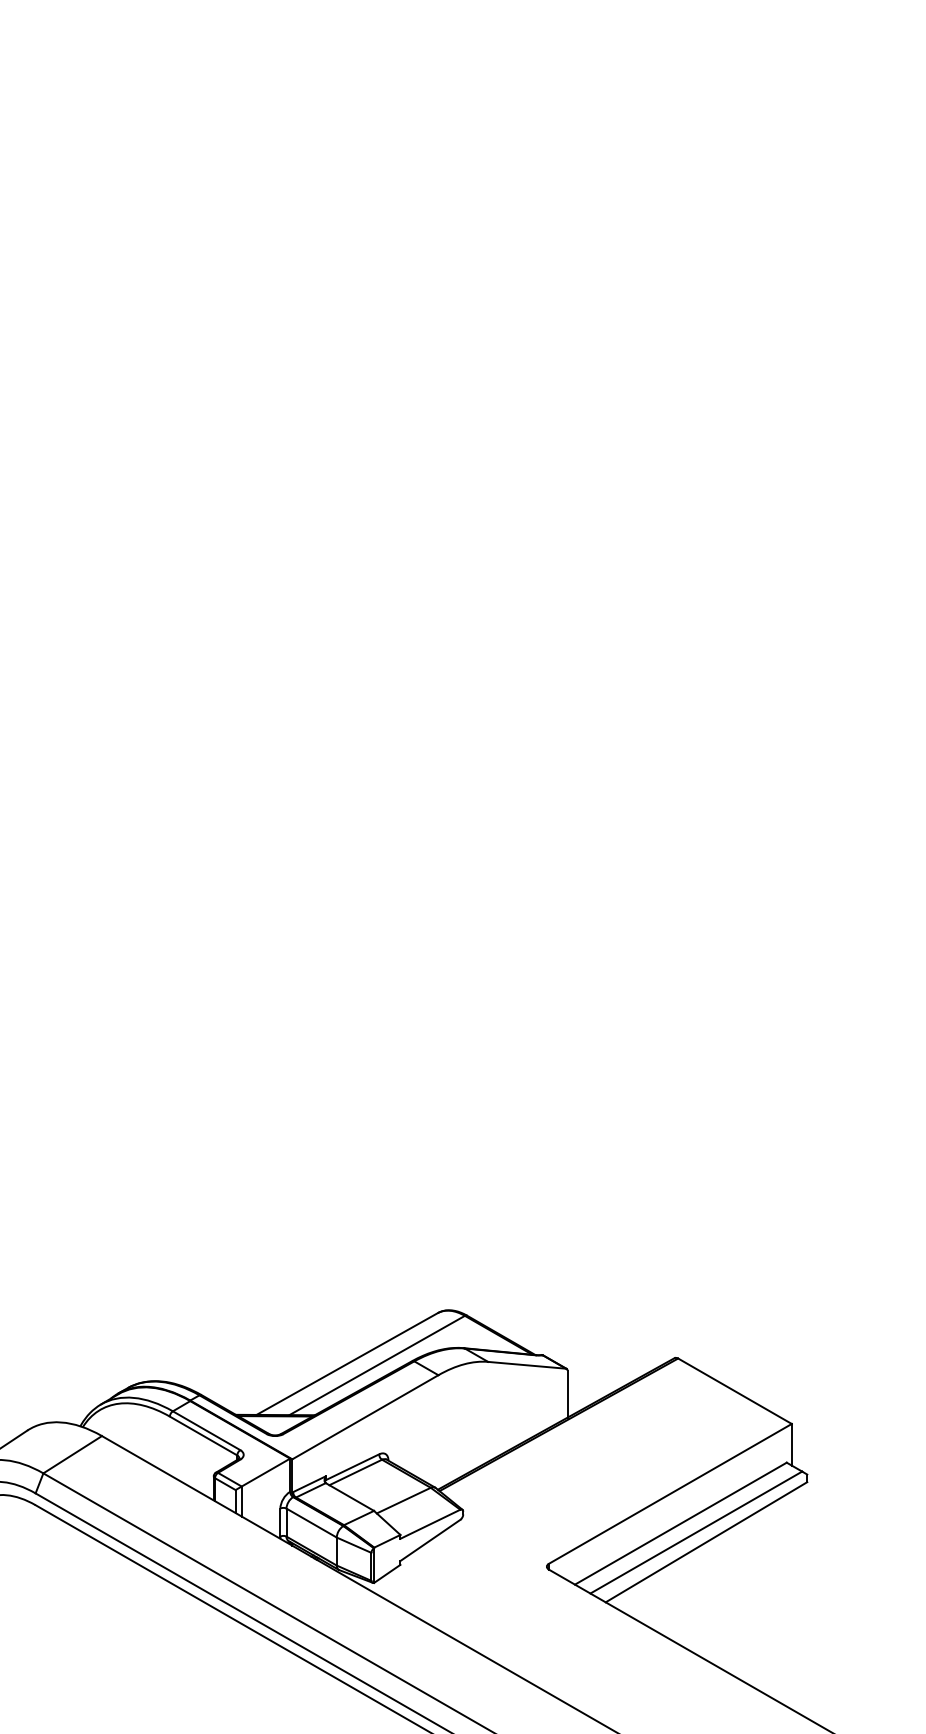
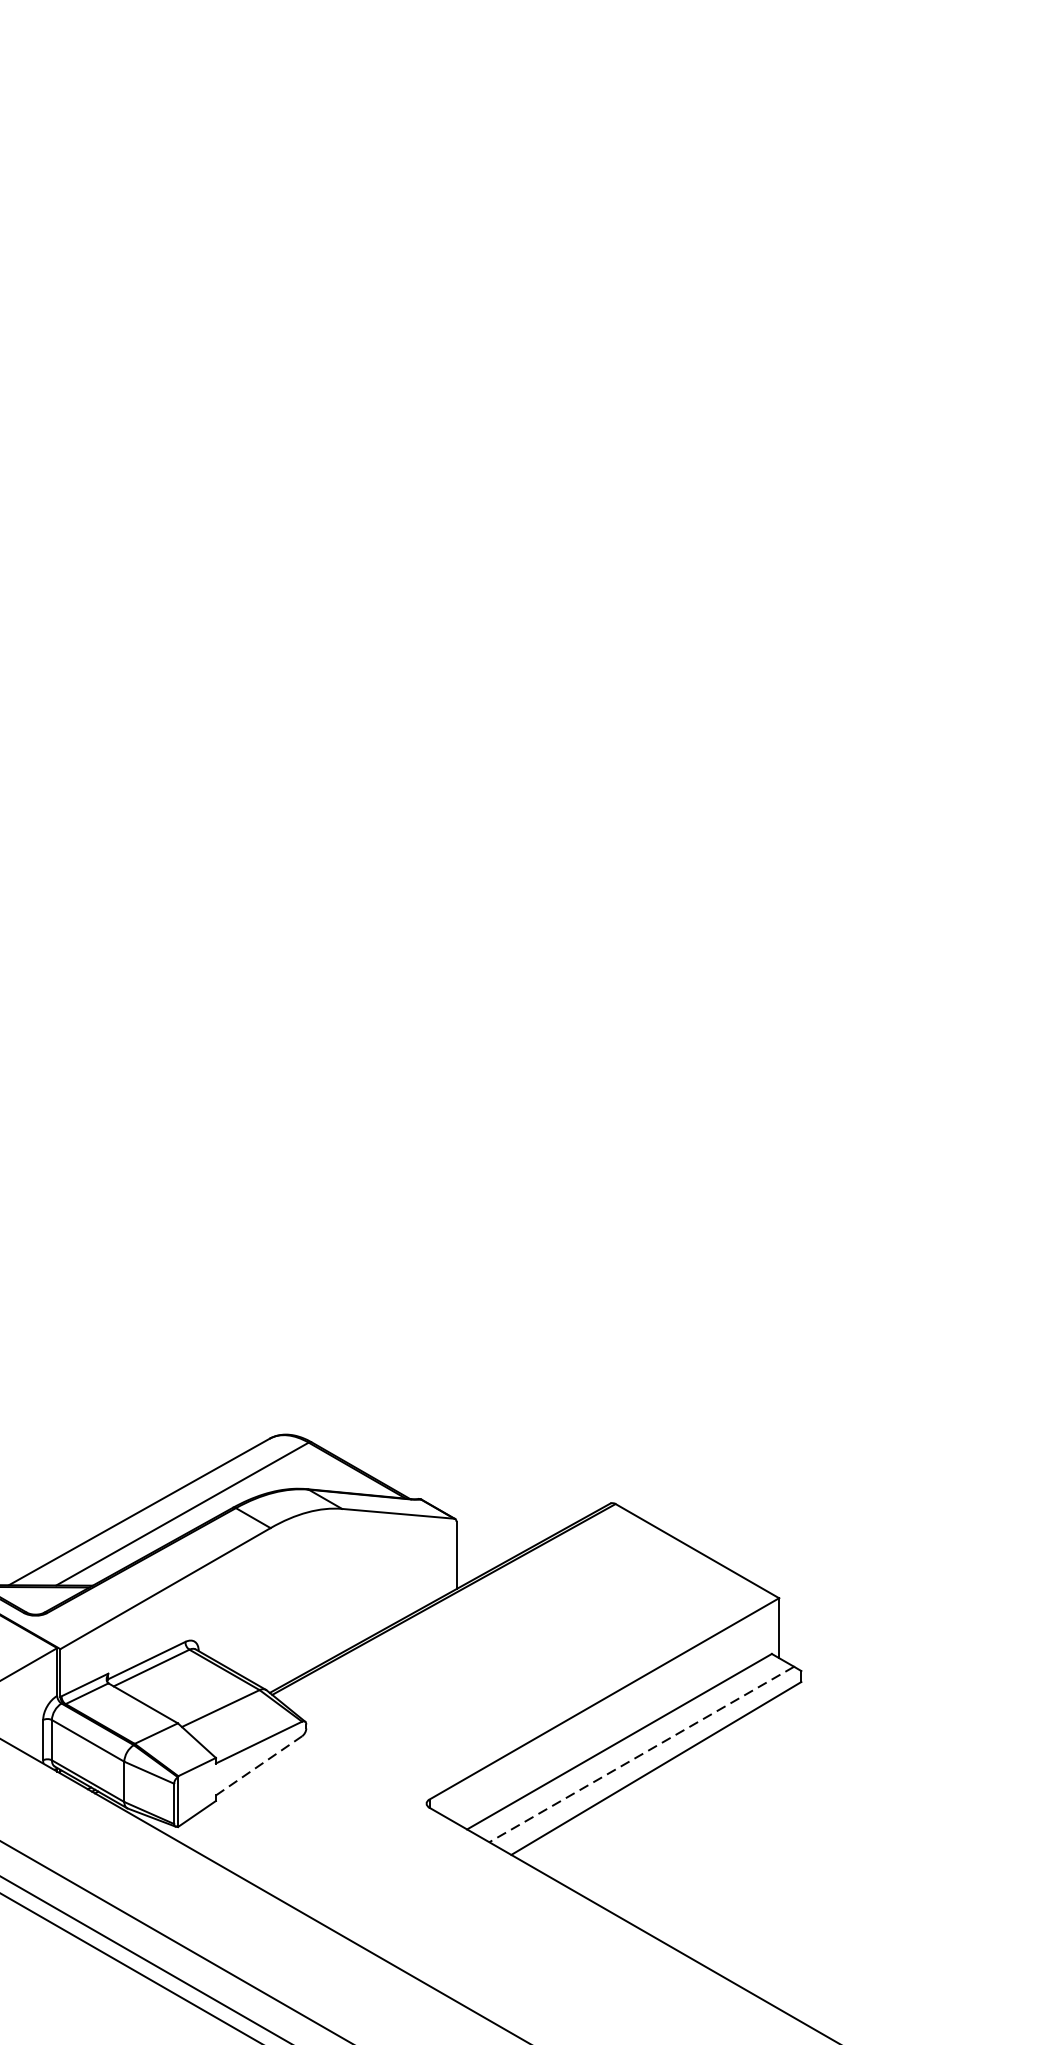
line: (695, 1532) -> (640, 1754), solid -> dashed
line: (430, 1540) -> (259, 1765), solid -> dashed

